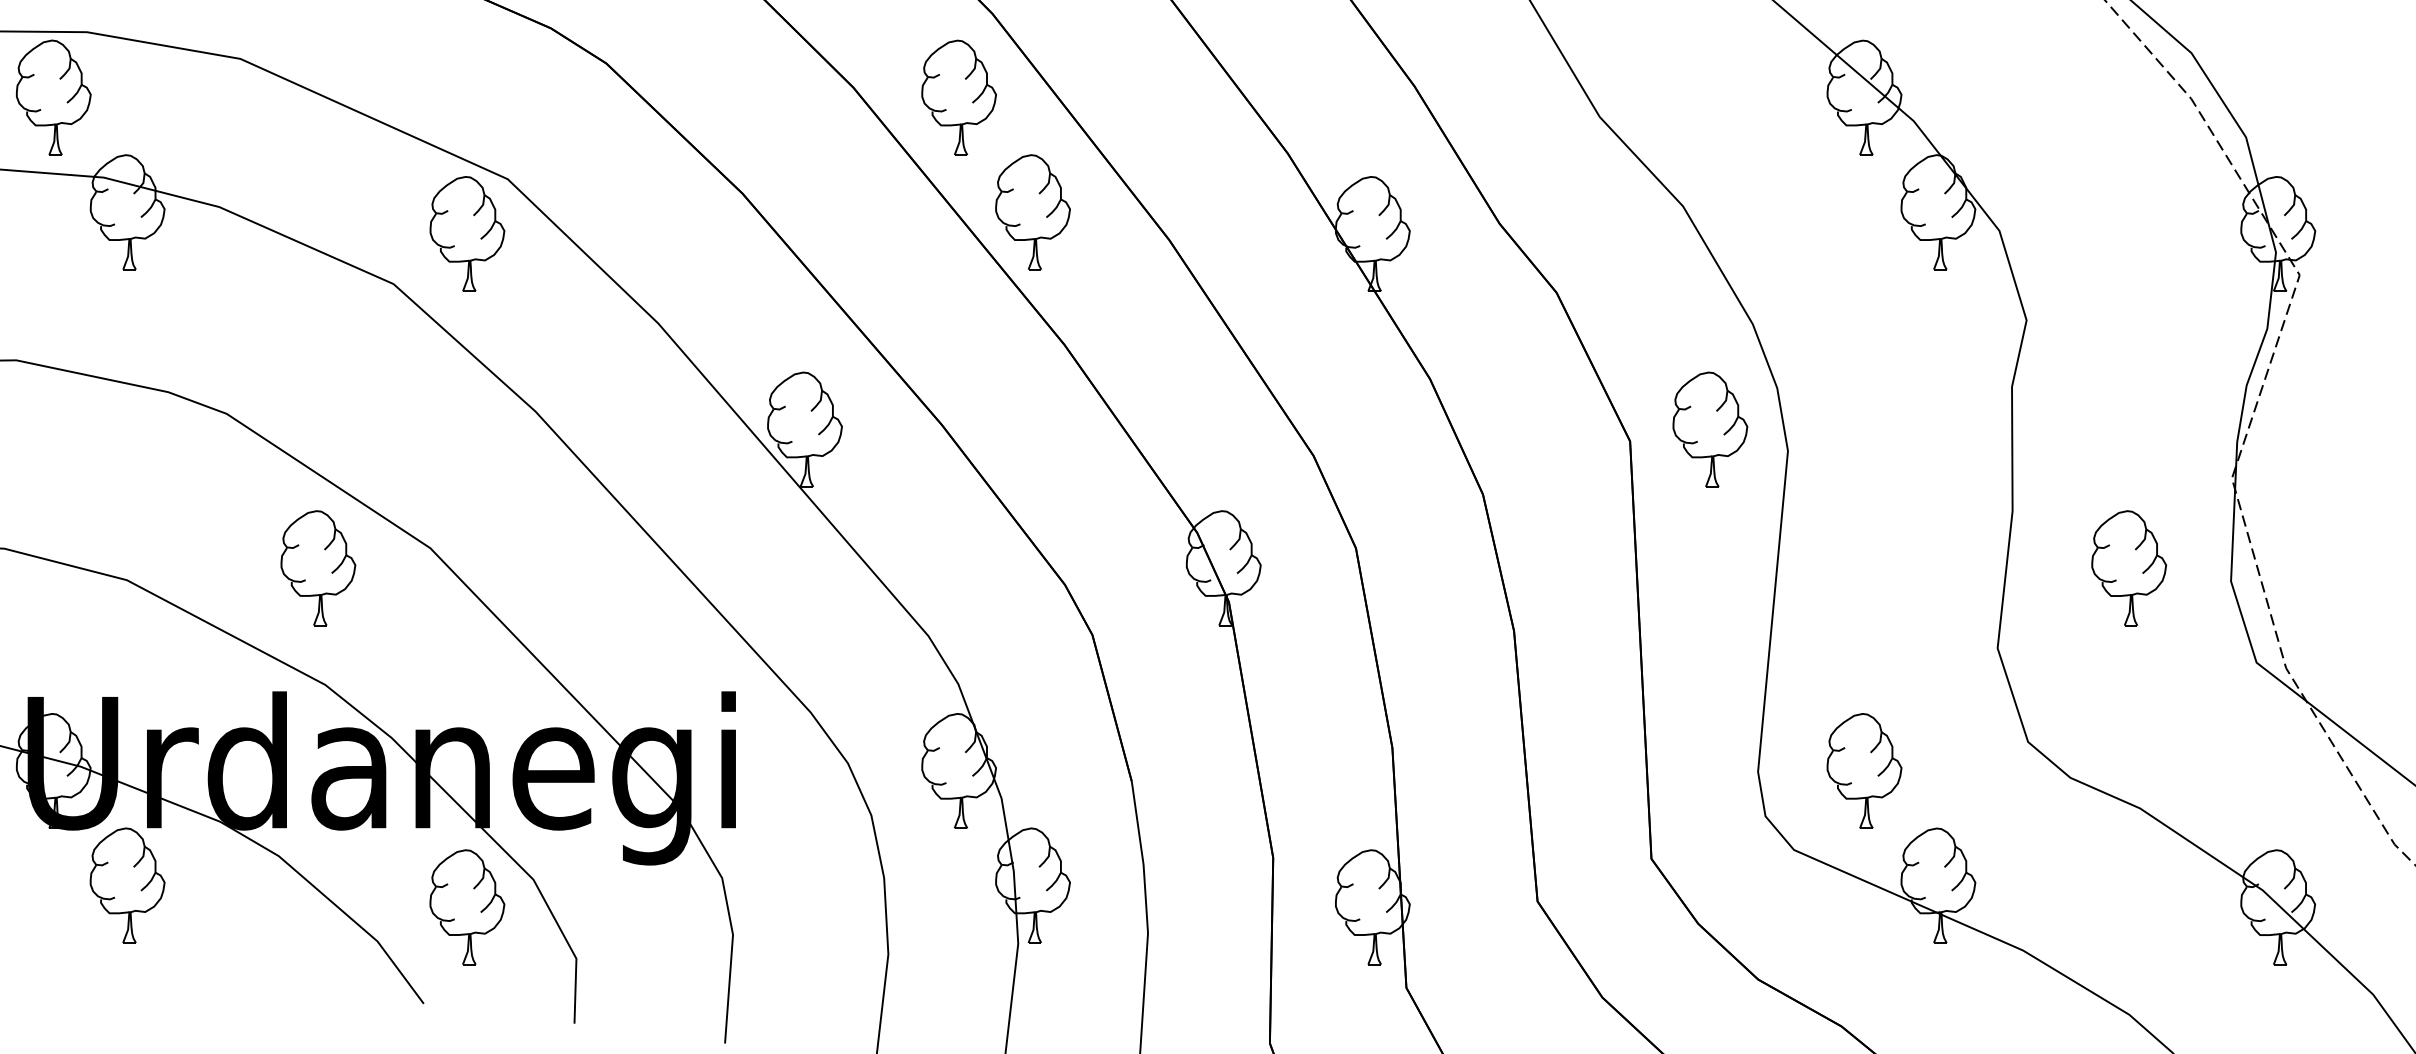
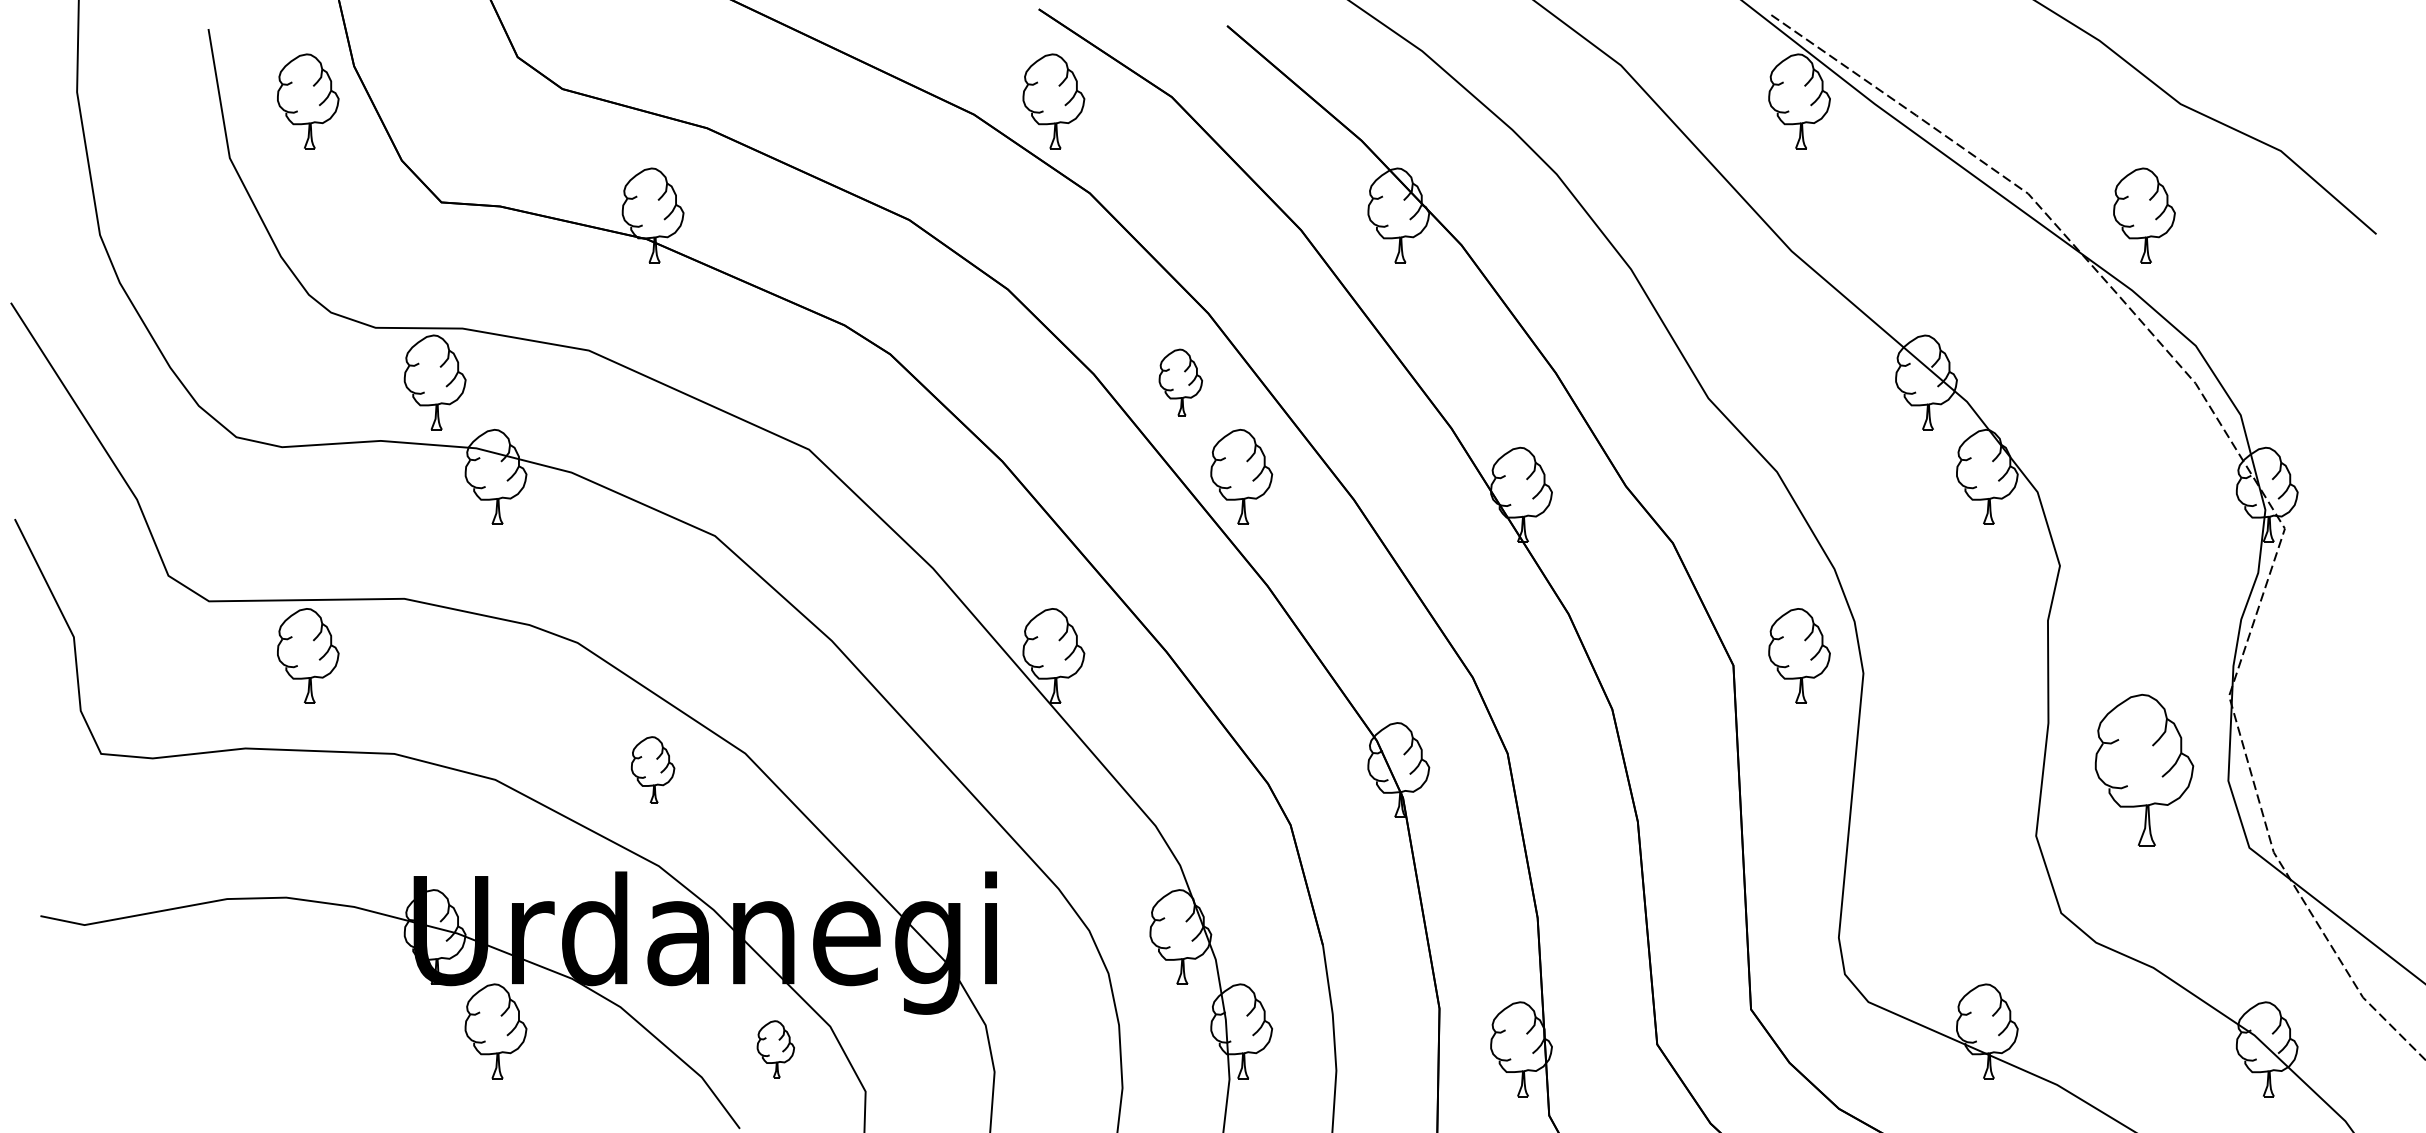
part: (958, 97) -> (1180, 382), size x0.7
part: (466, 233) -> (775, 494), removed
part: (317, 567) -> (652, 769), size x0.7
part: (2129, 567) -> (2144, 769), size x1.6
part: (1864, 770) -> (1926, 936), removed
part: (466, 907) -> (775, 1049), size x0.6

